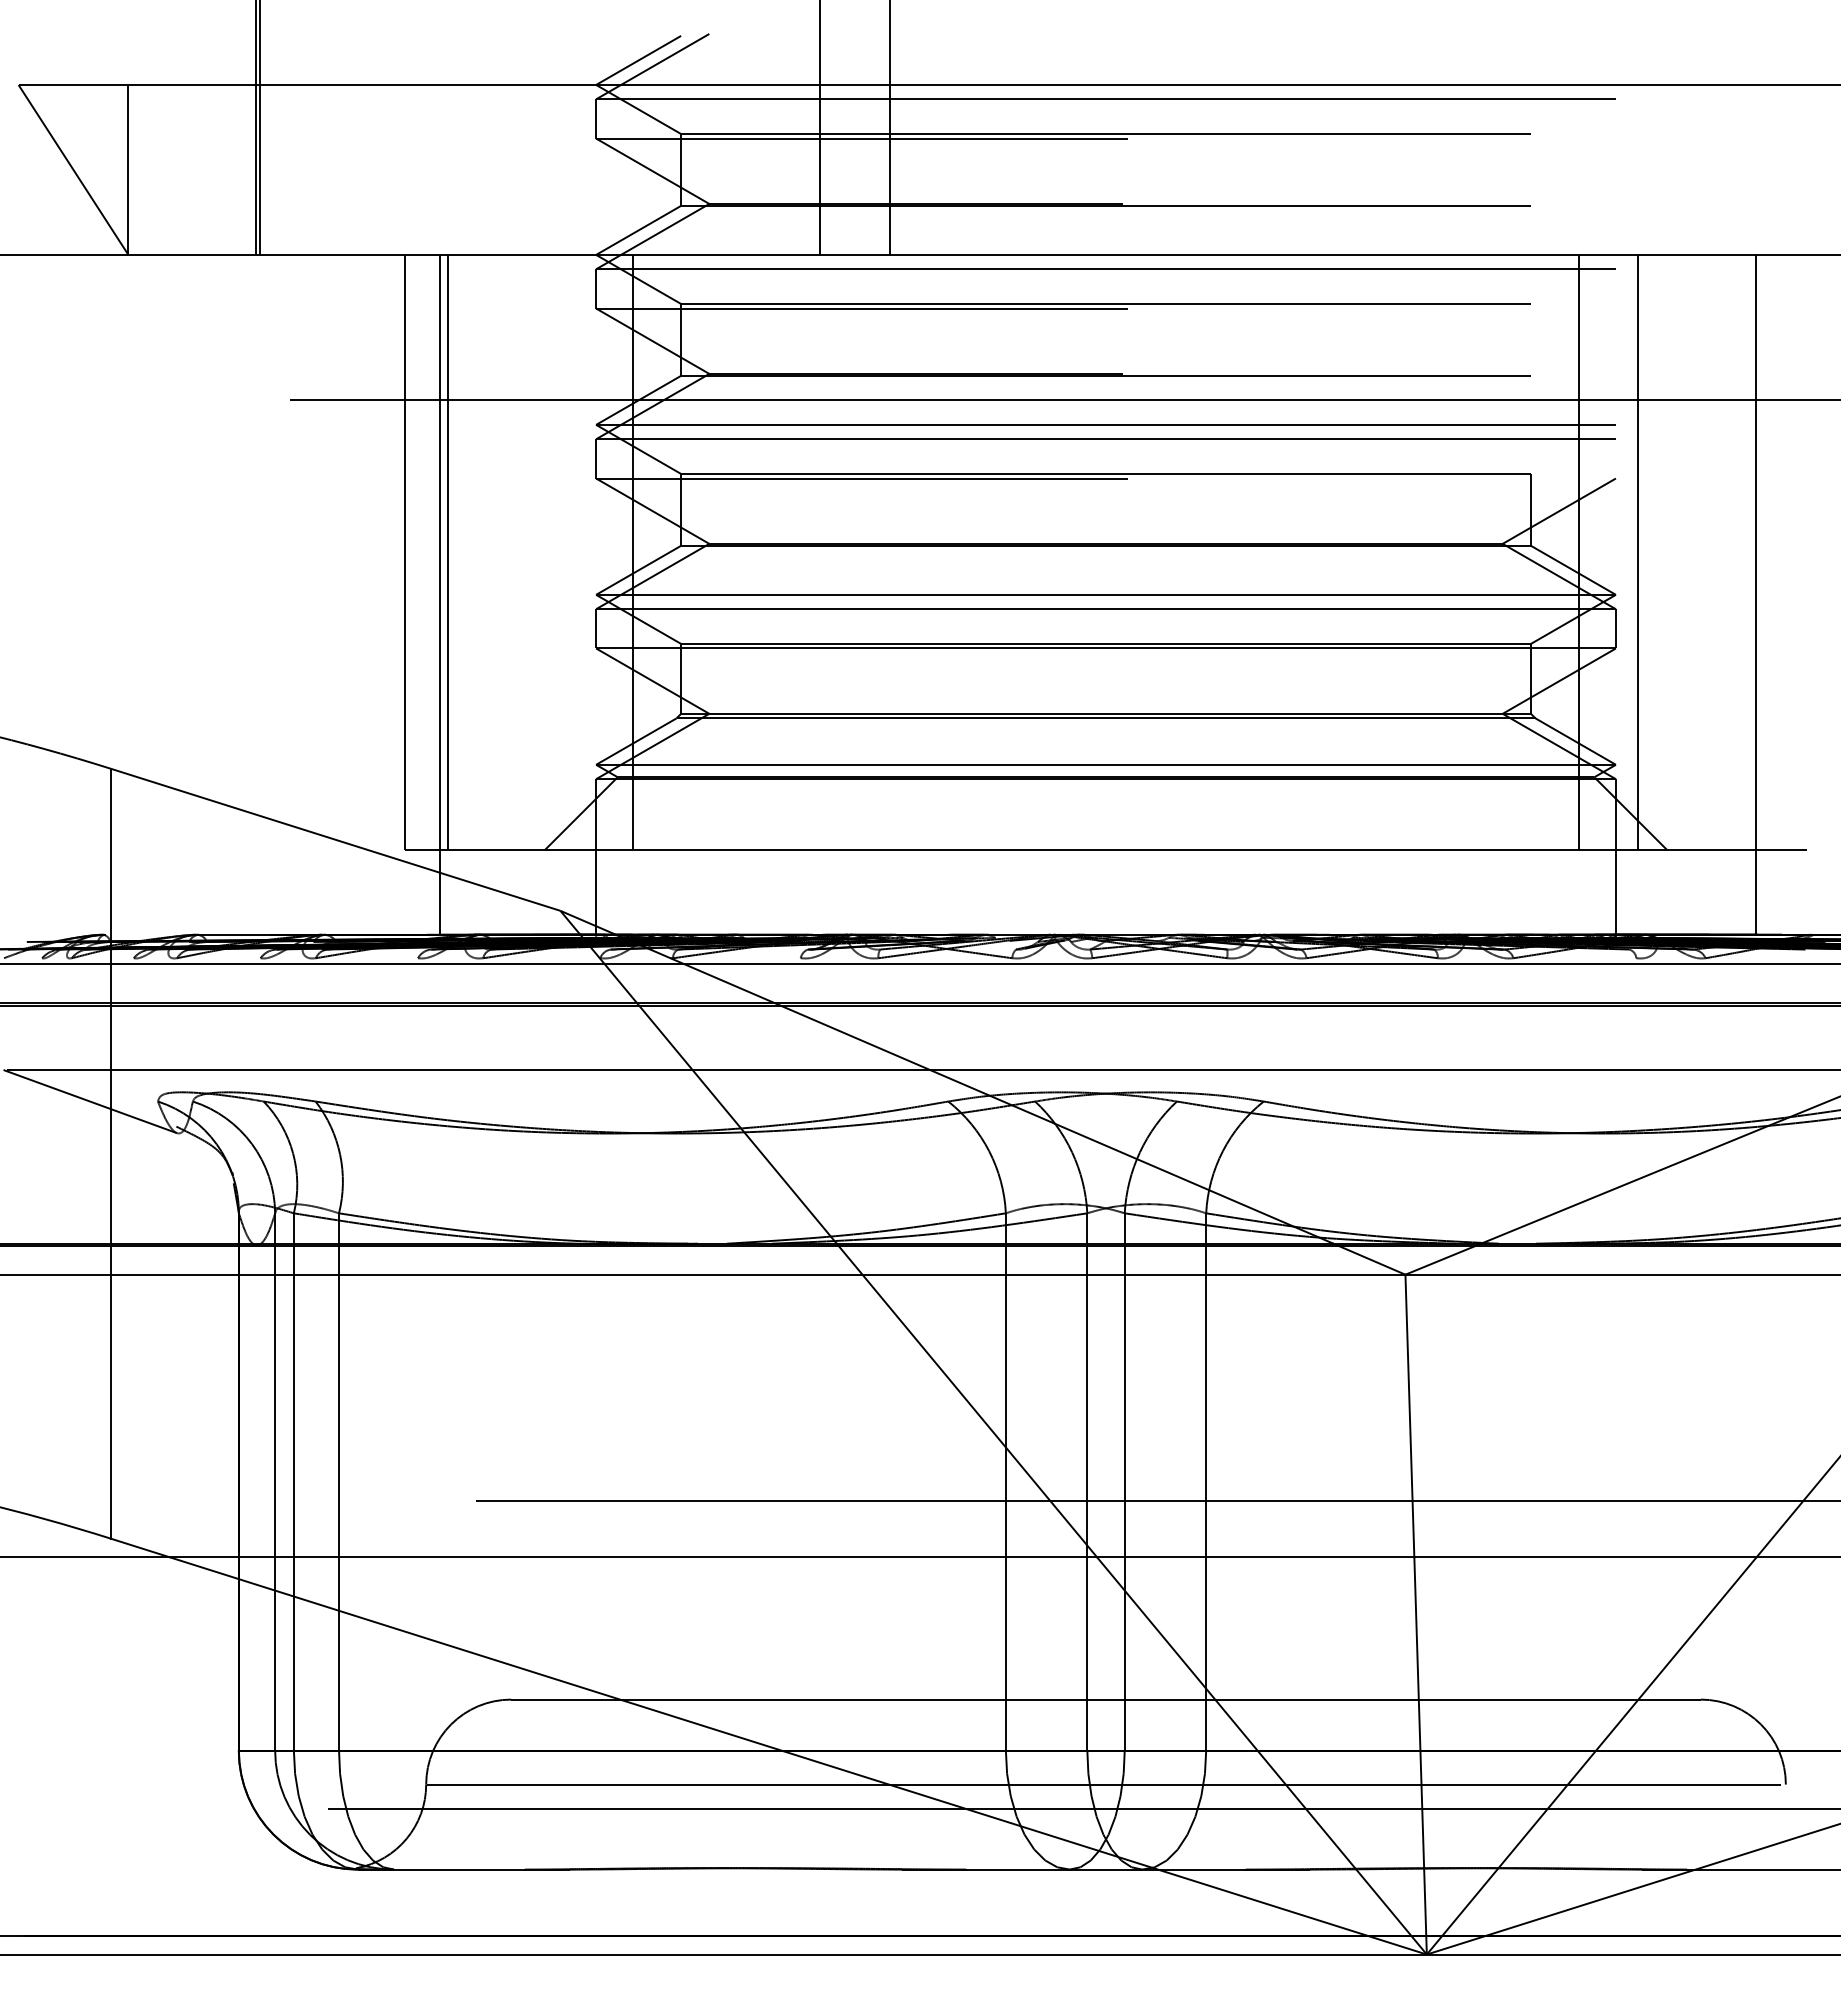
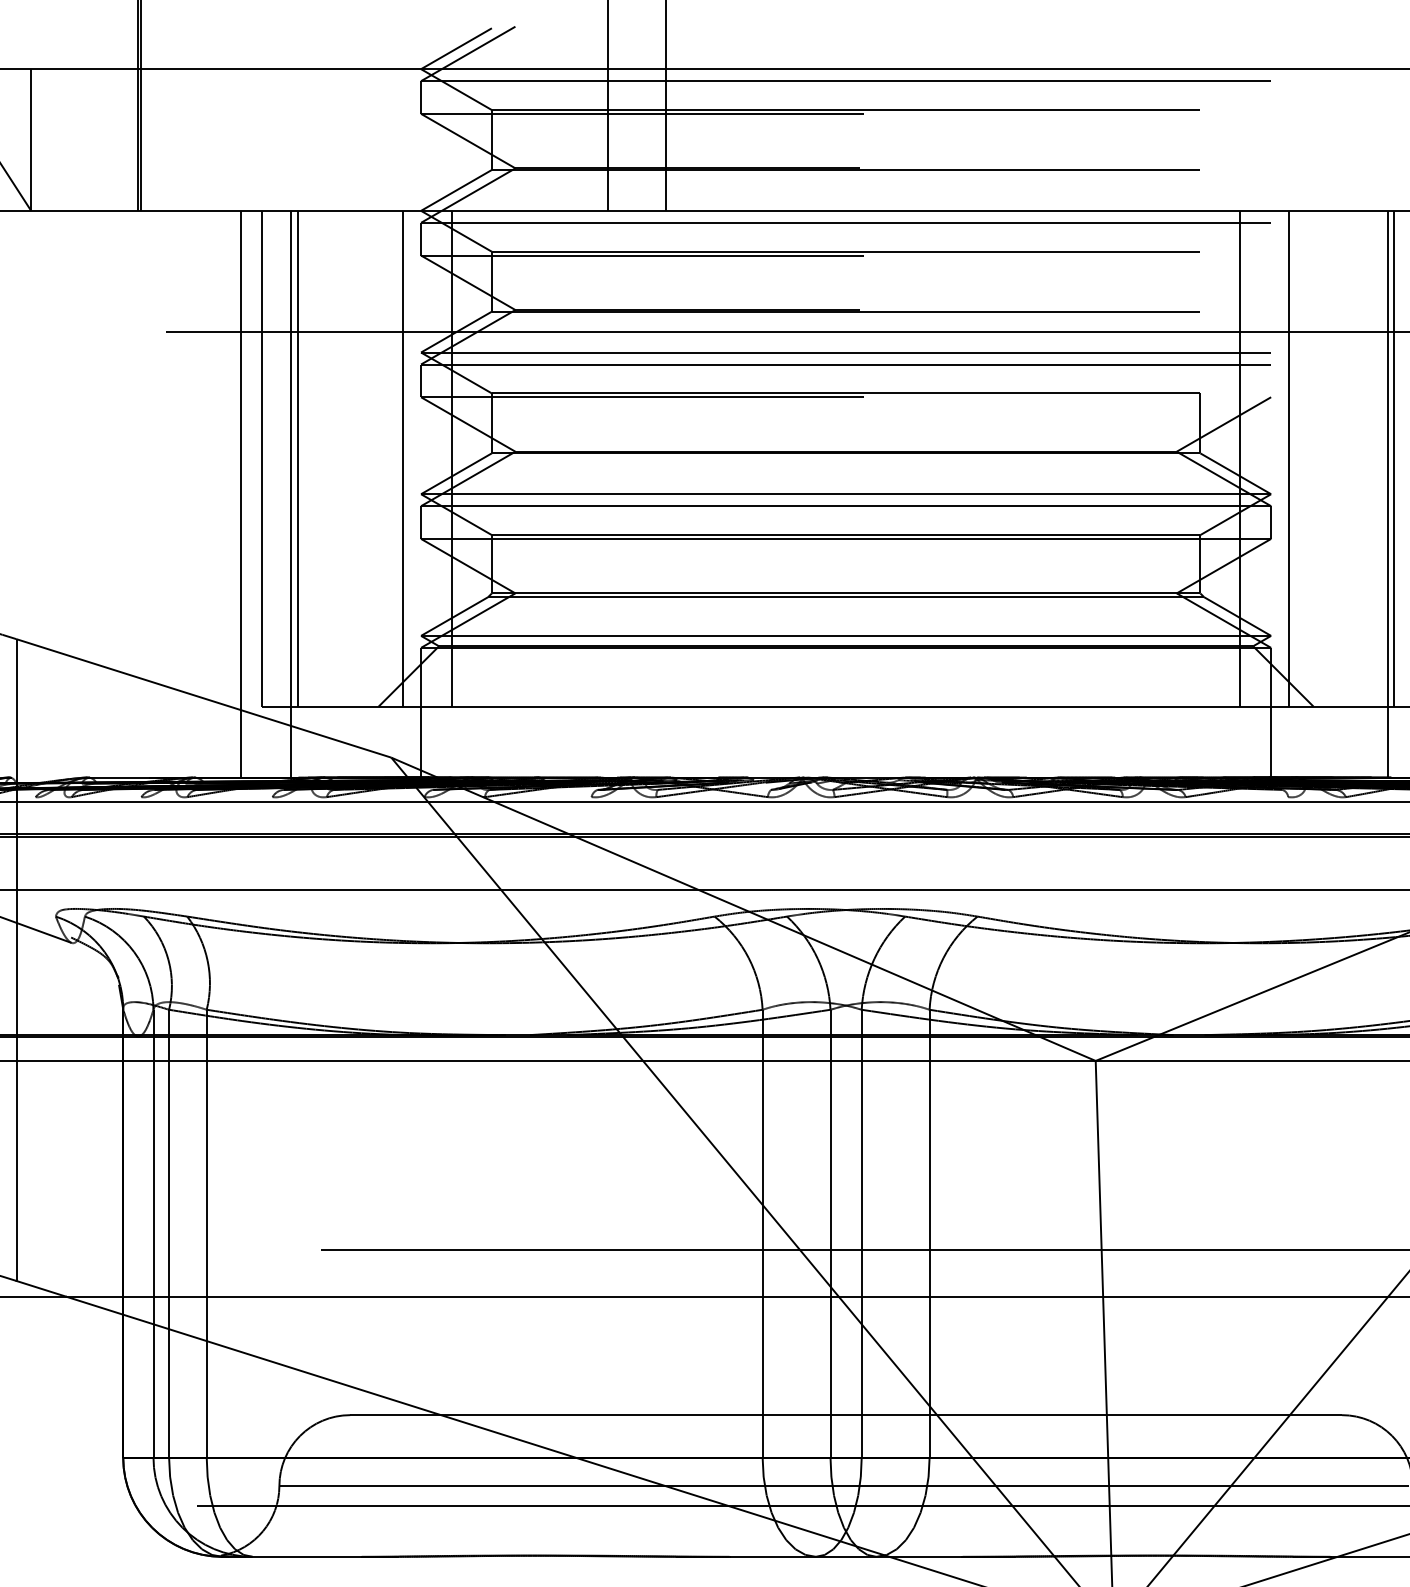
line: (574, 551) -> (403, 458), added
line: (1763, 551) -> (1394, 458), added
line: (380, 594) -> (241, 493), added

